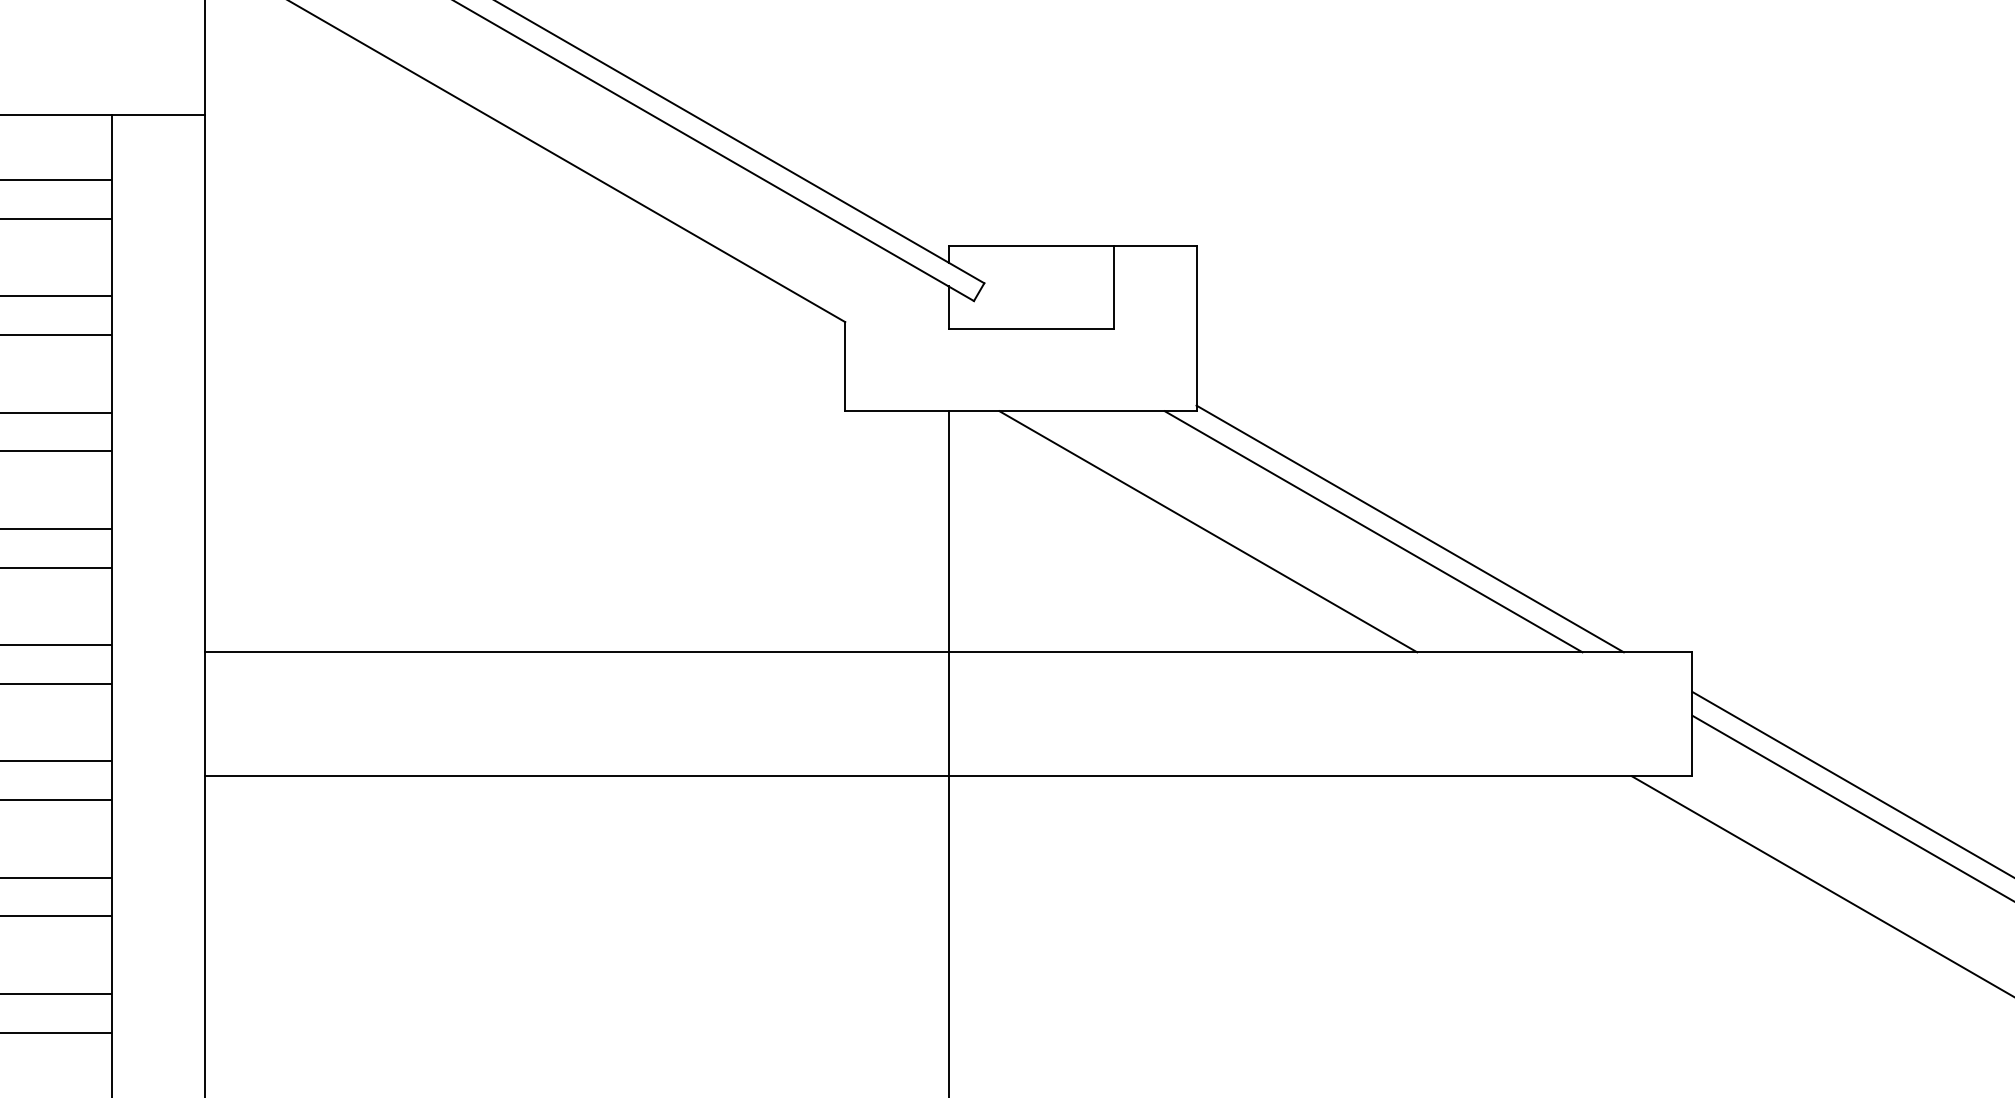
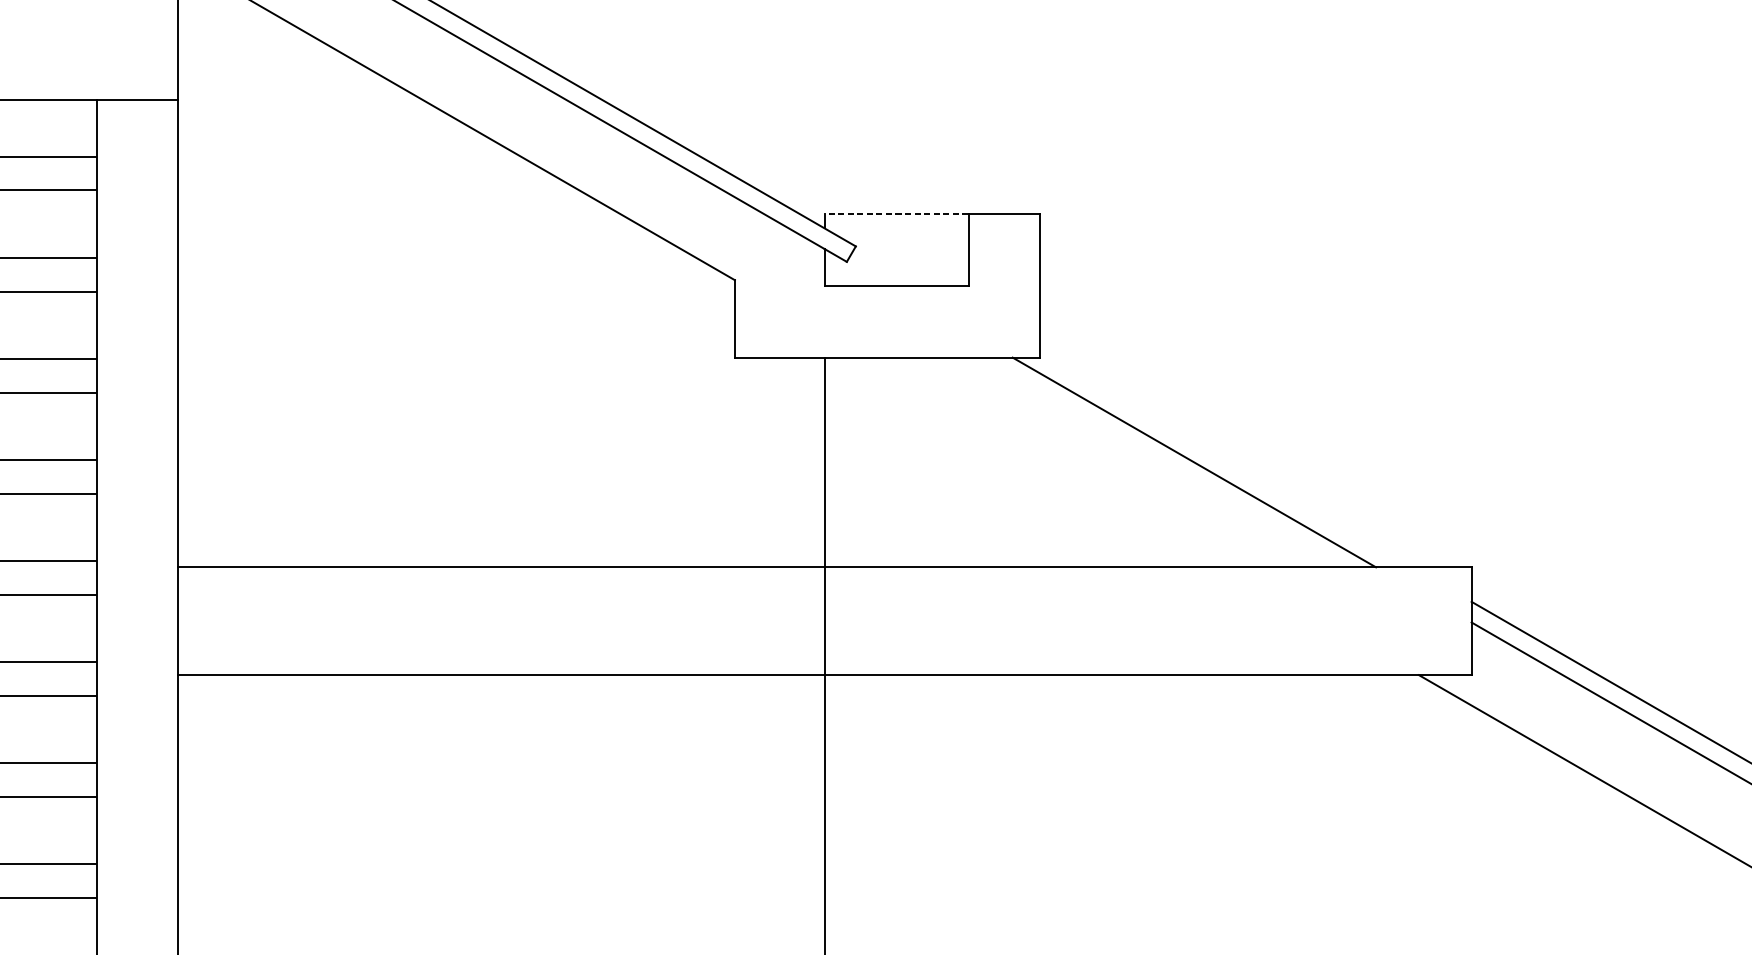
line: (1031, 245) -> (896, 213), solid -> dashed
line: (1409, 528) -> (1225, 459), removed
line: (1208, 531) -> (1050, 462), removed

